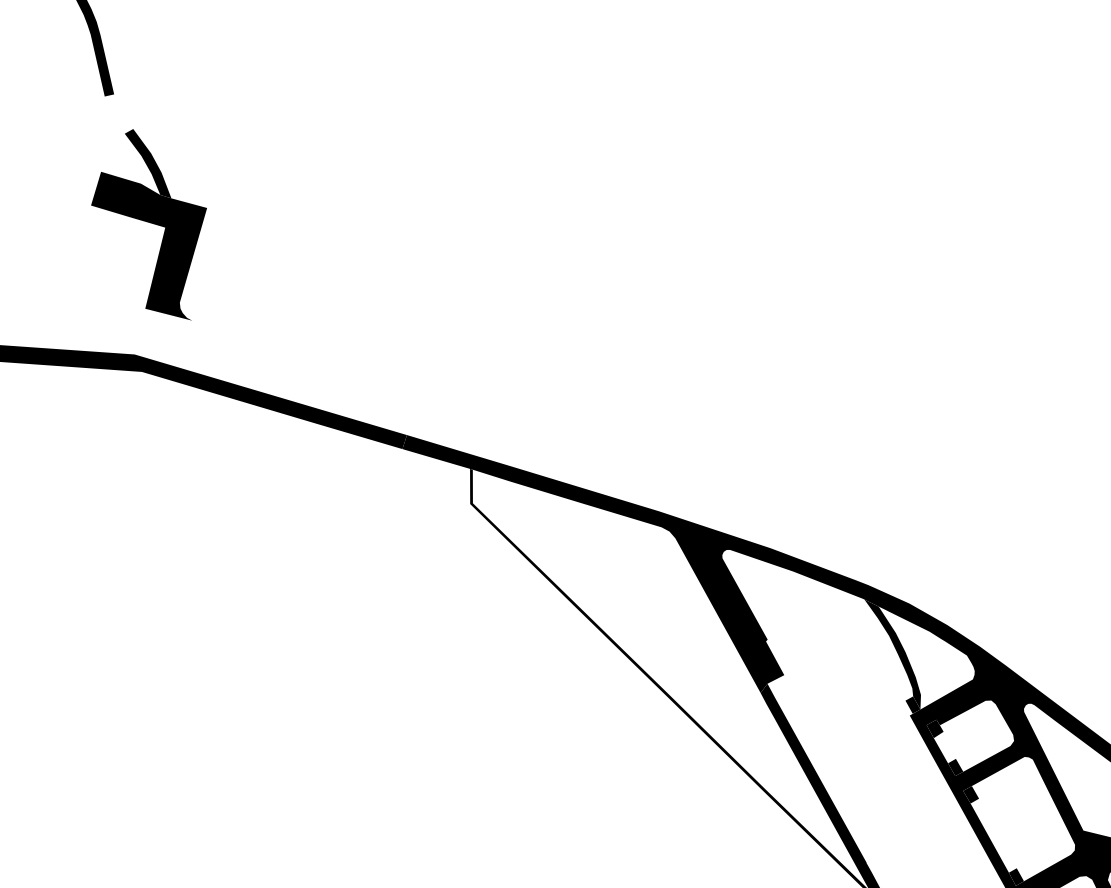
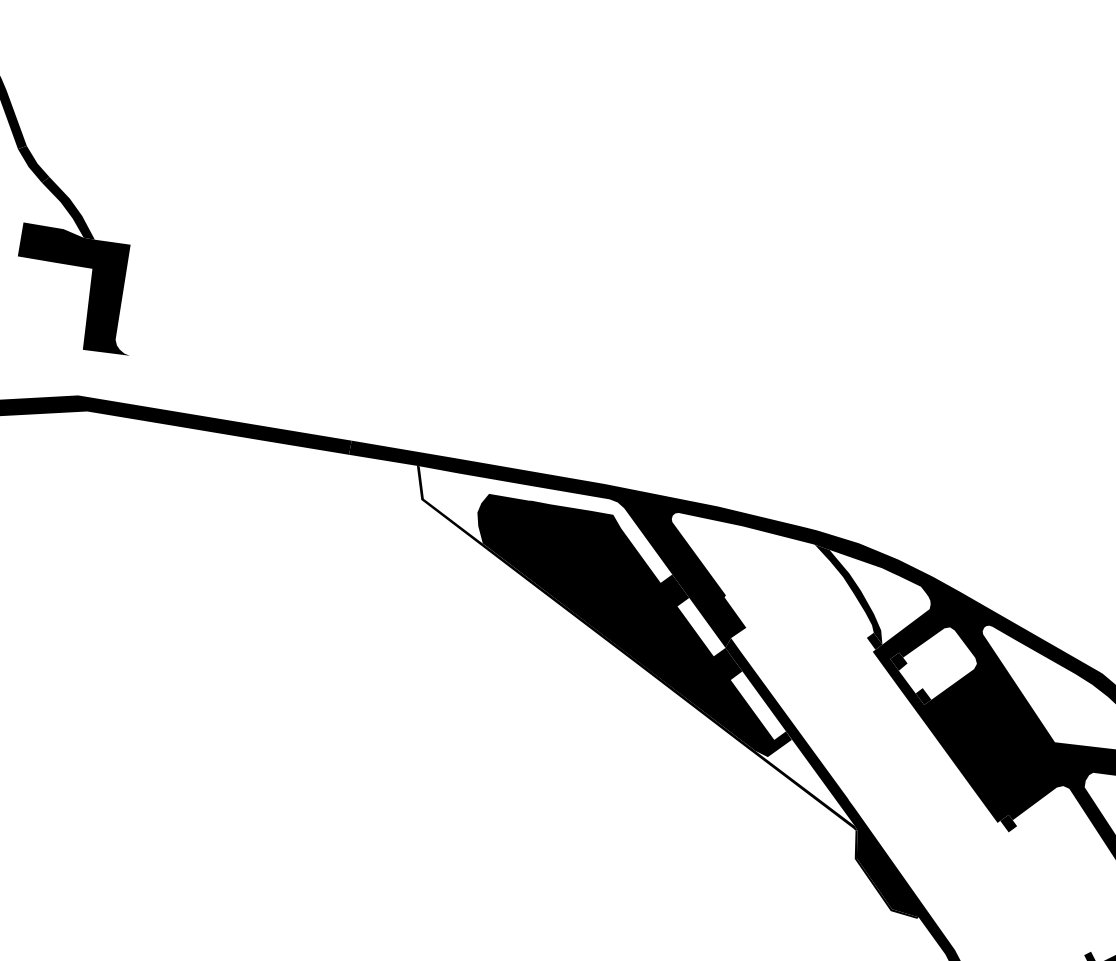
fill: (118, 113) -> (33, 163), added
fill: (670, 658) -> (634, 625), added

